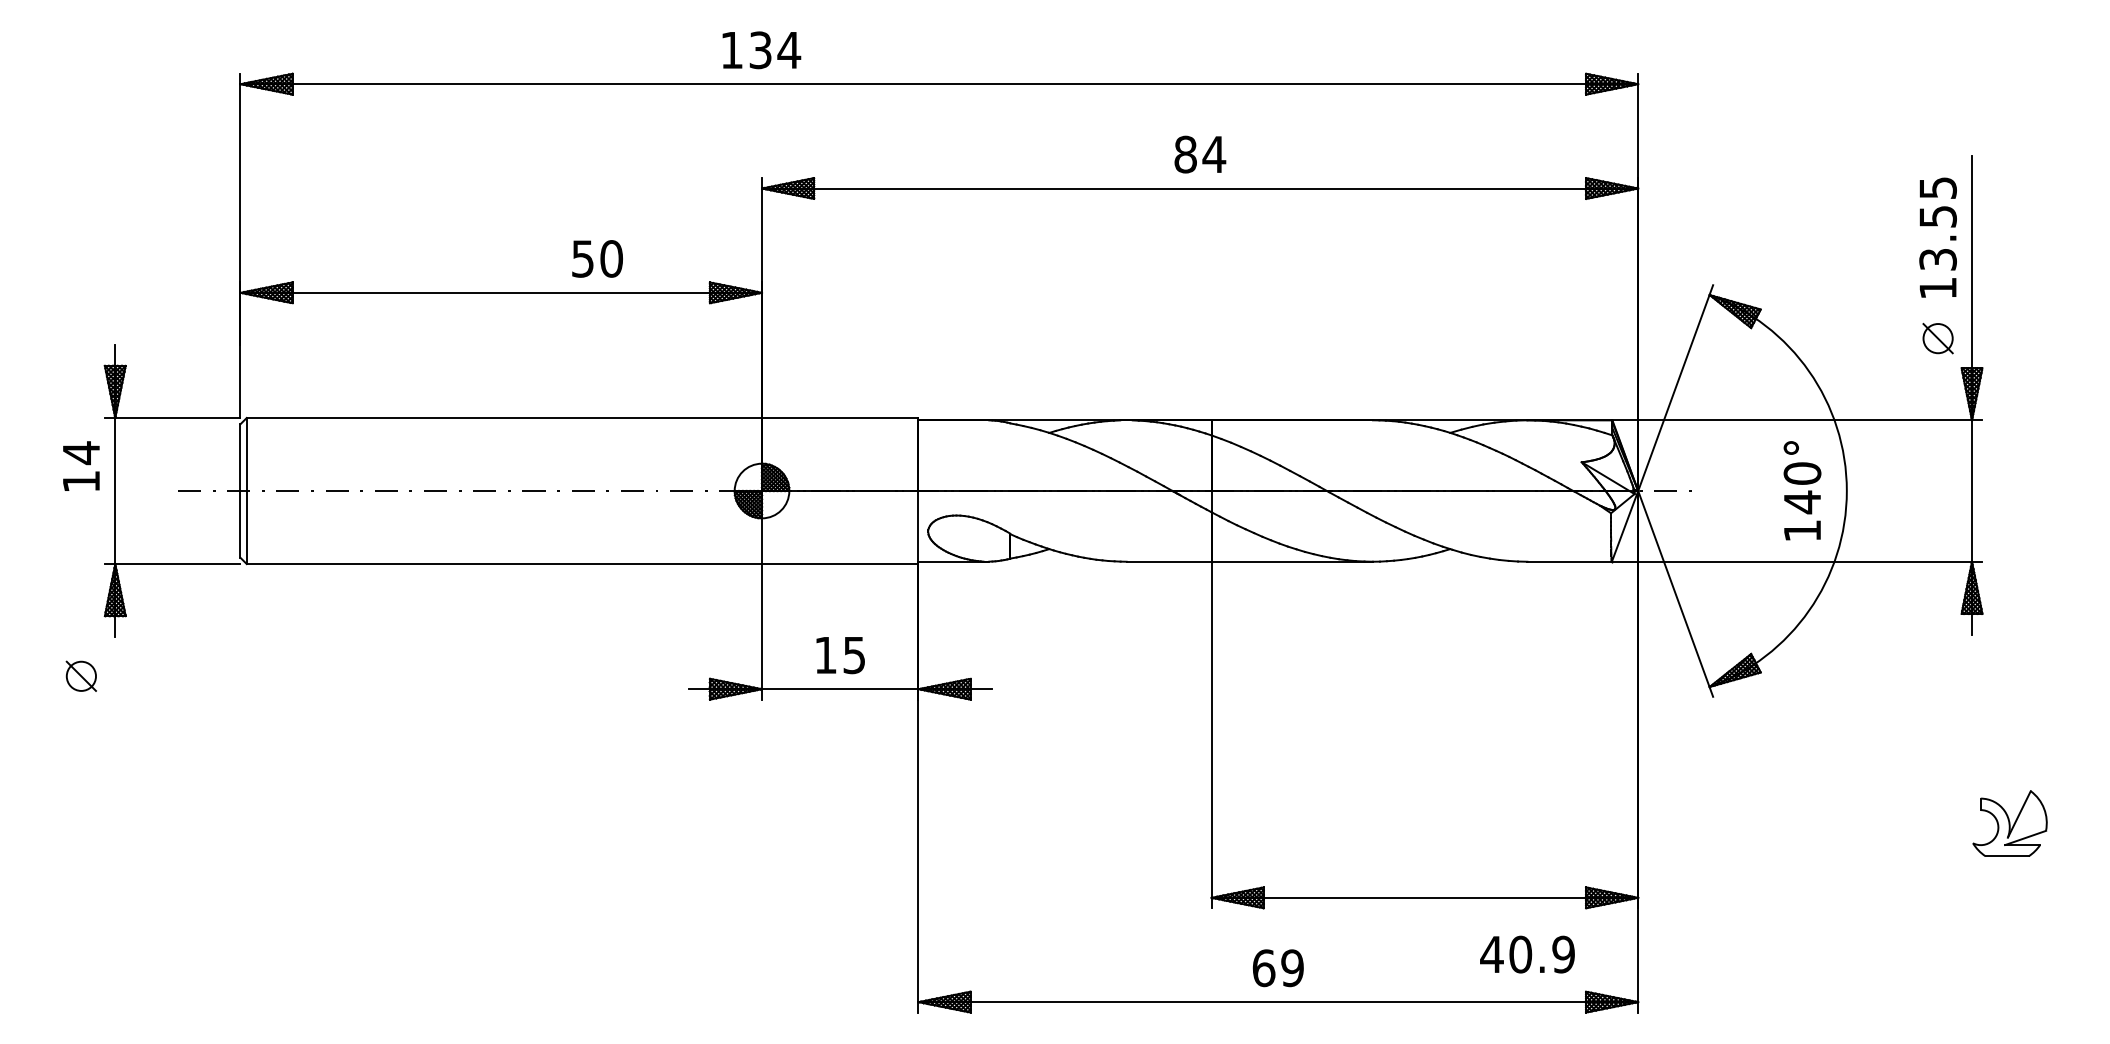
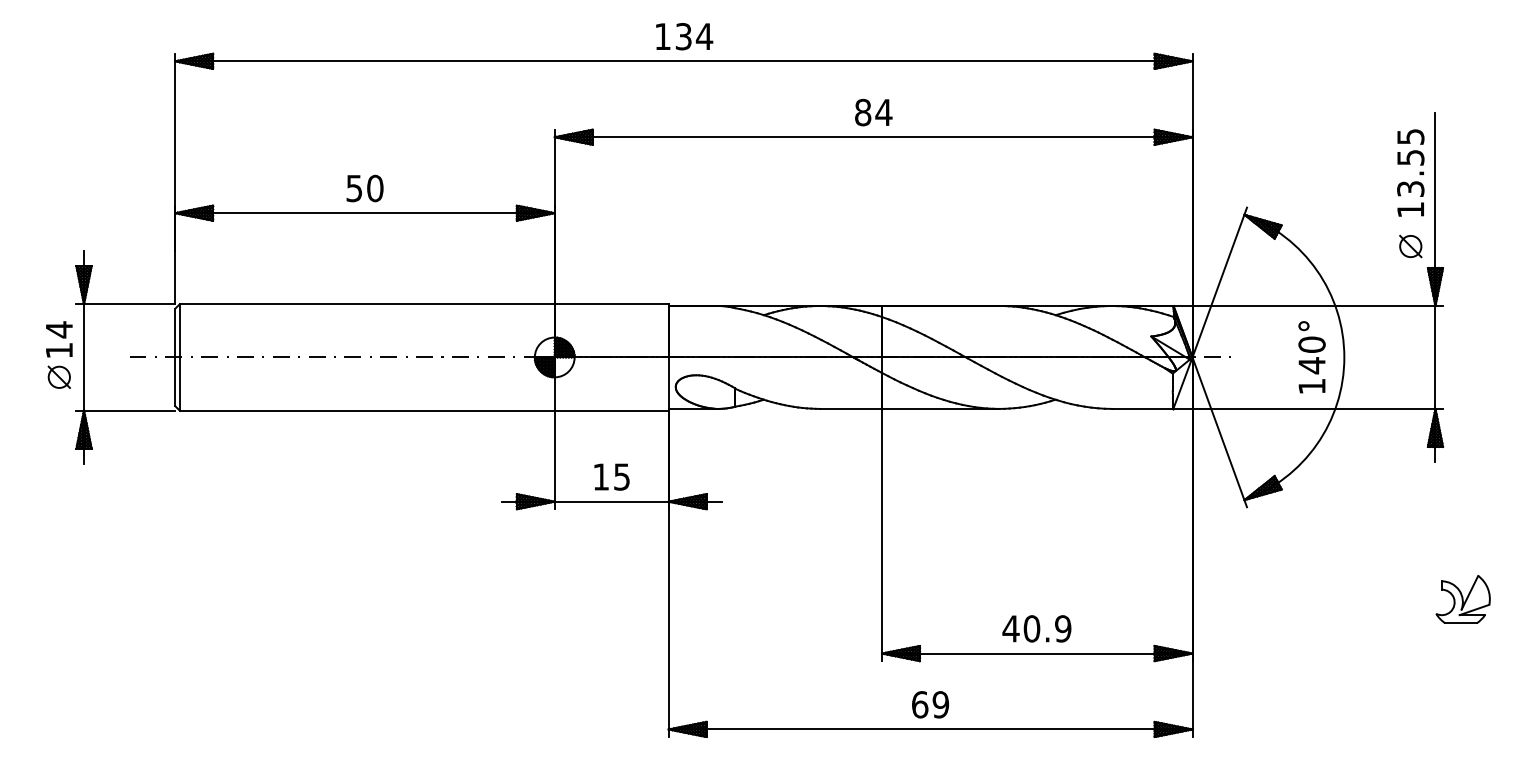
text: (761, 50) -> (684, 36), moved
text: (596, 258) -> (364, 188), moved
part: (80, 675) -> (58, 376), moved
text: (1526, 954) -> (1036, 628), moved

